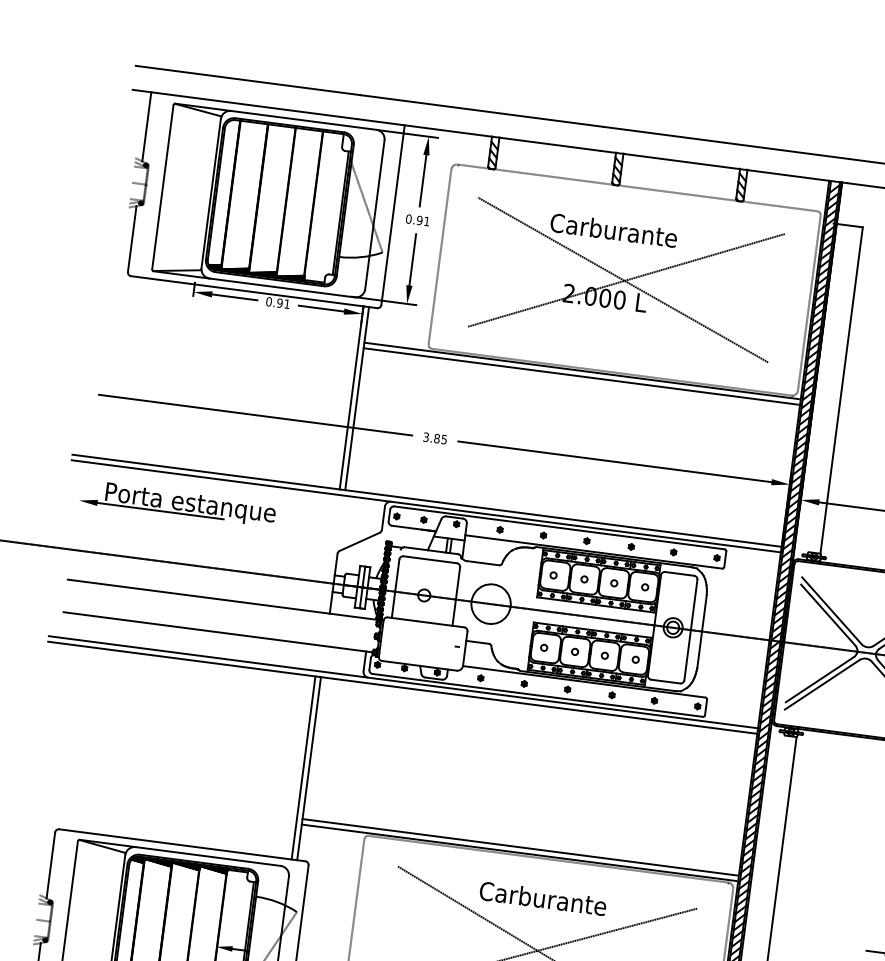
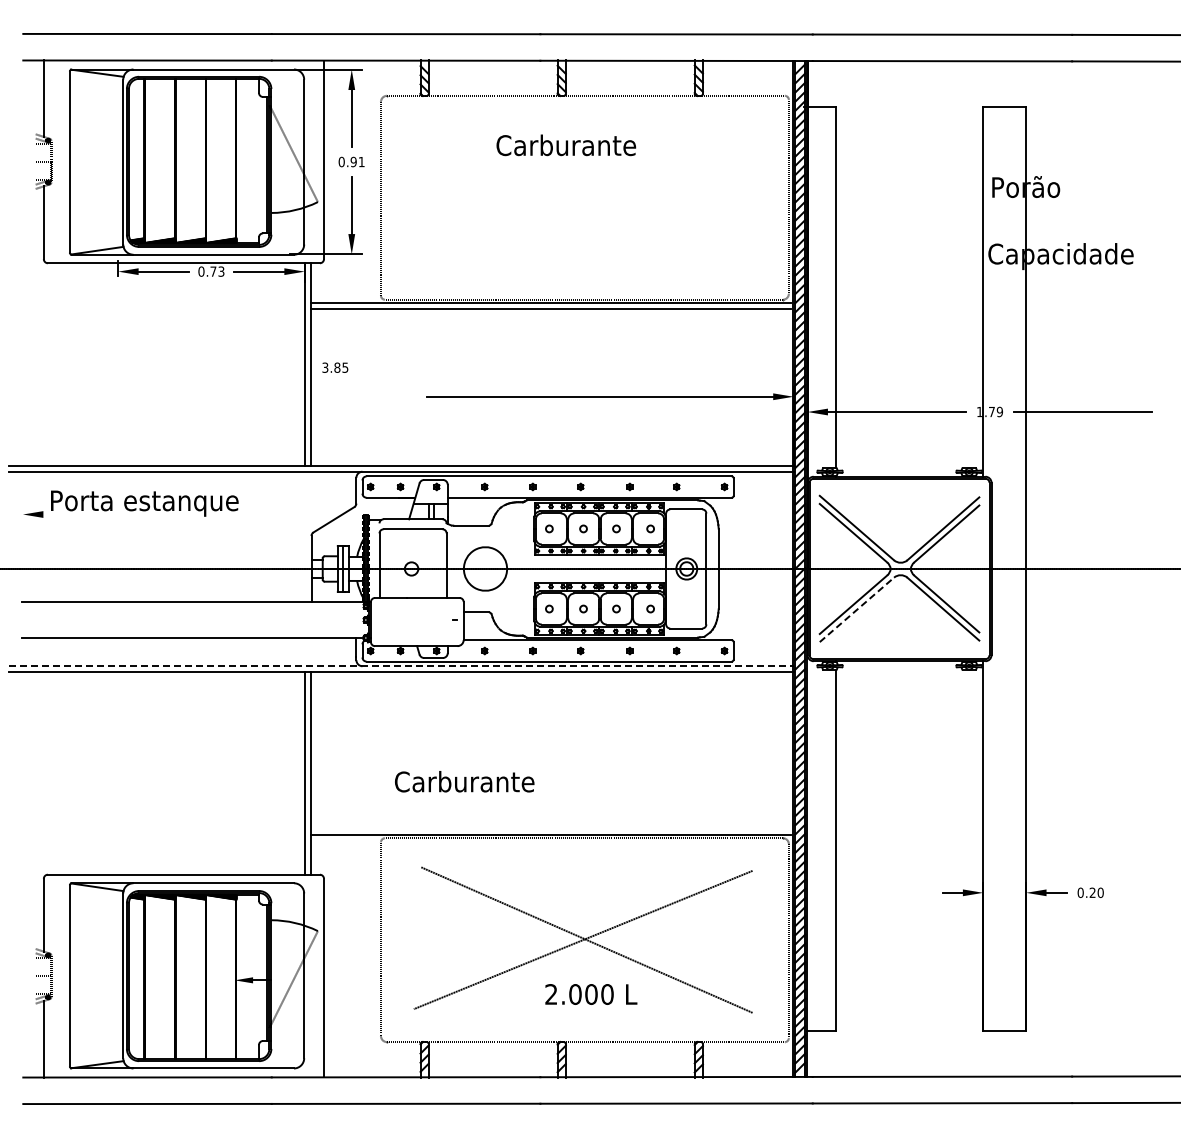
part: (622, 279) -> (582, 197), removed
text: (283, 303) -> (217, 271), 0.91 -> 0.73
line: (255, 414) -> (202, 396), removed
text: (435, 438) -> (335, 367), moved
line: (160, 511) -> (112, 514), removed
line: (403, 682) -> (401, 666), solid -> dashed
line: (822, 684) -> (857, 609), solid -> dashed
line: (519, 847) -> (550, 829), removed
text: (543, 898) -> (464, 781), moved

